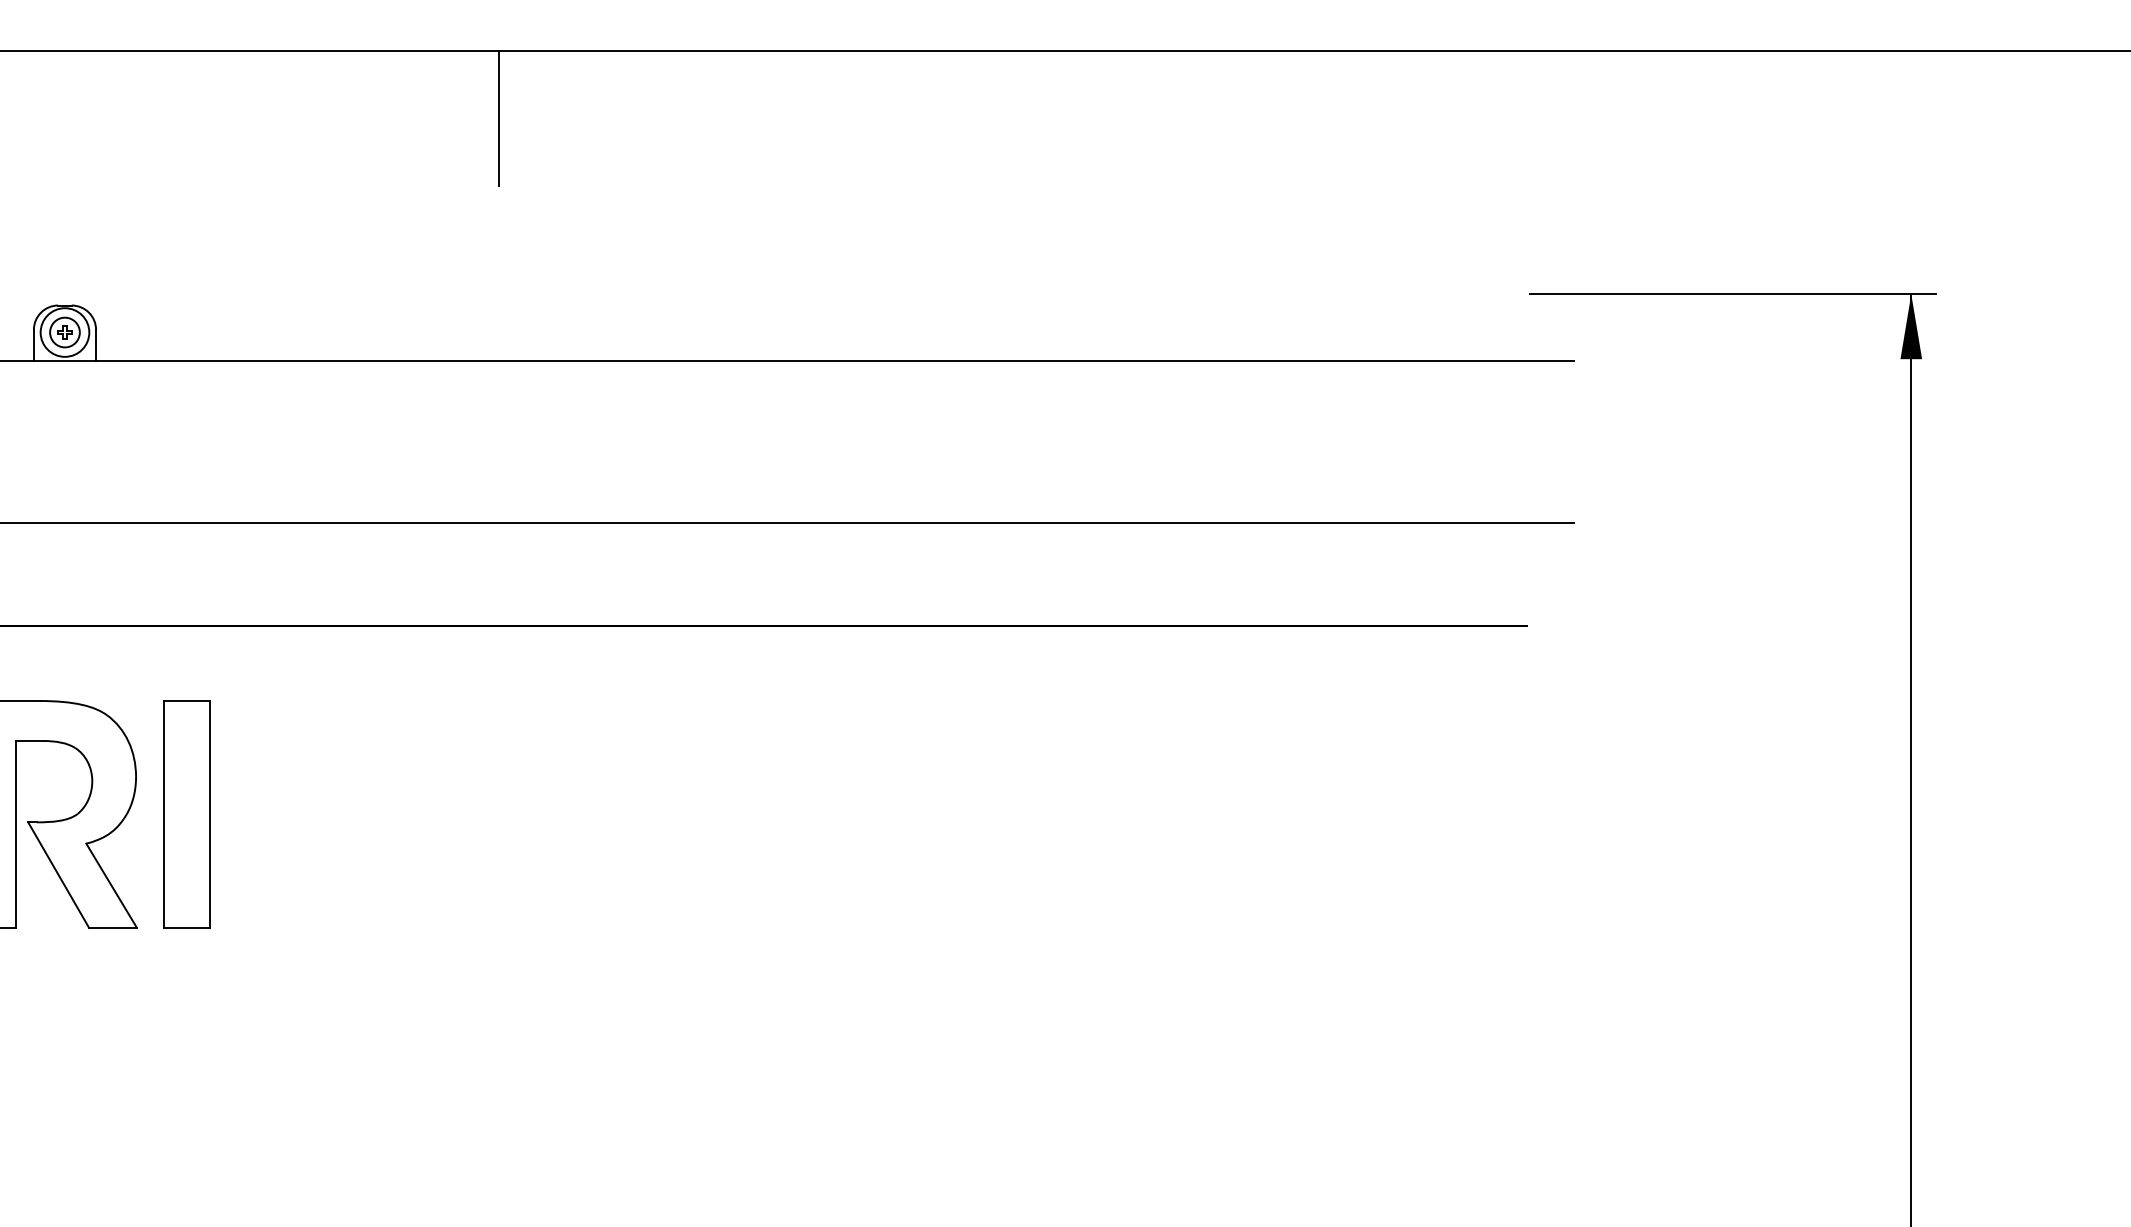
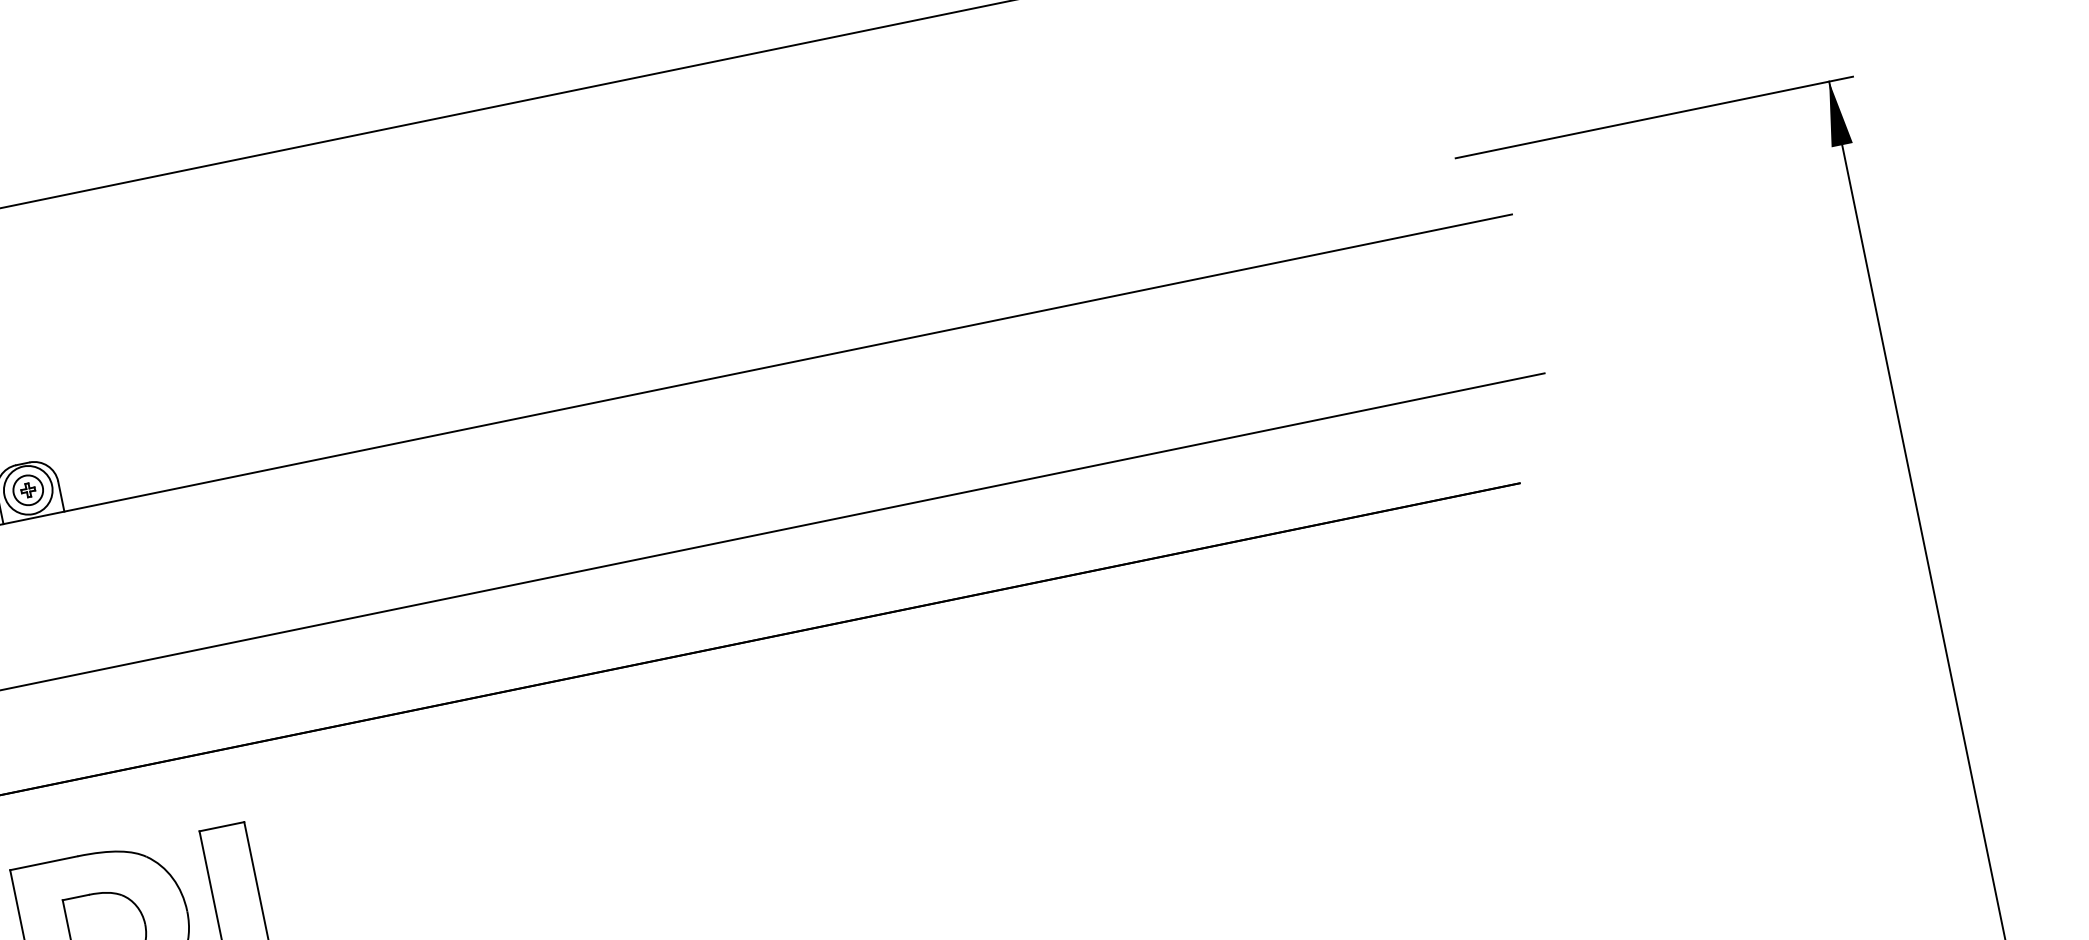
line: (498, 117) -> (409, 192), removed

